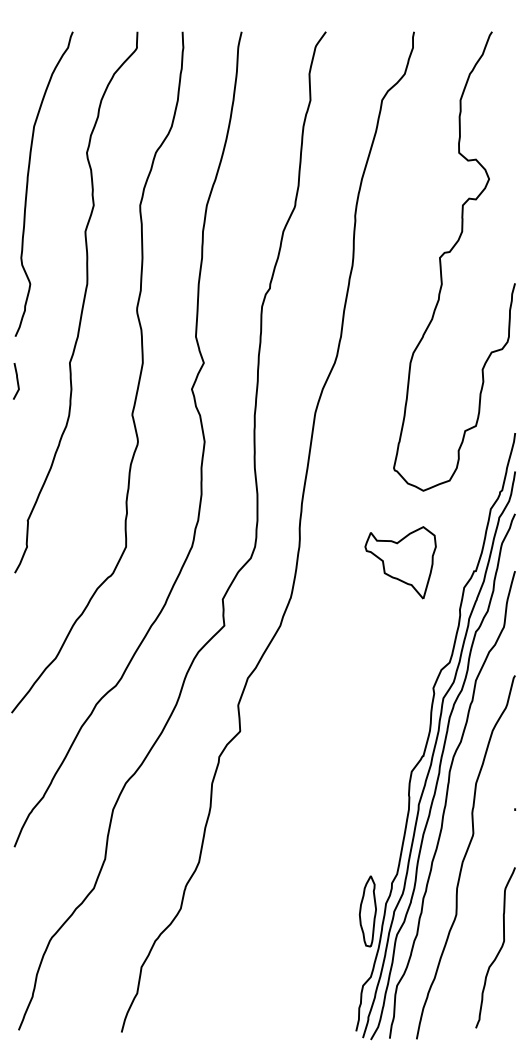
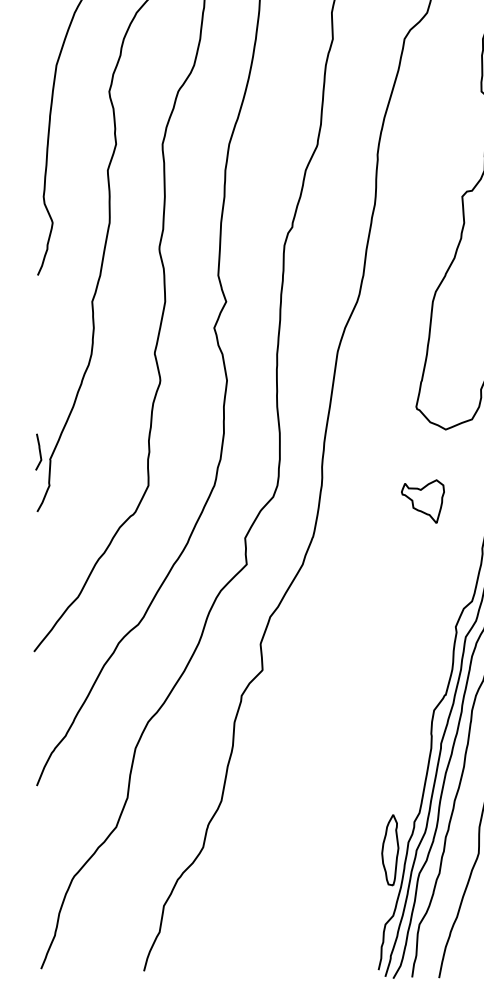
line: (16, 381) -> (38, 452), moved
part: (400, 562) -> (422, 501), size x0.6

